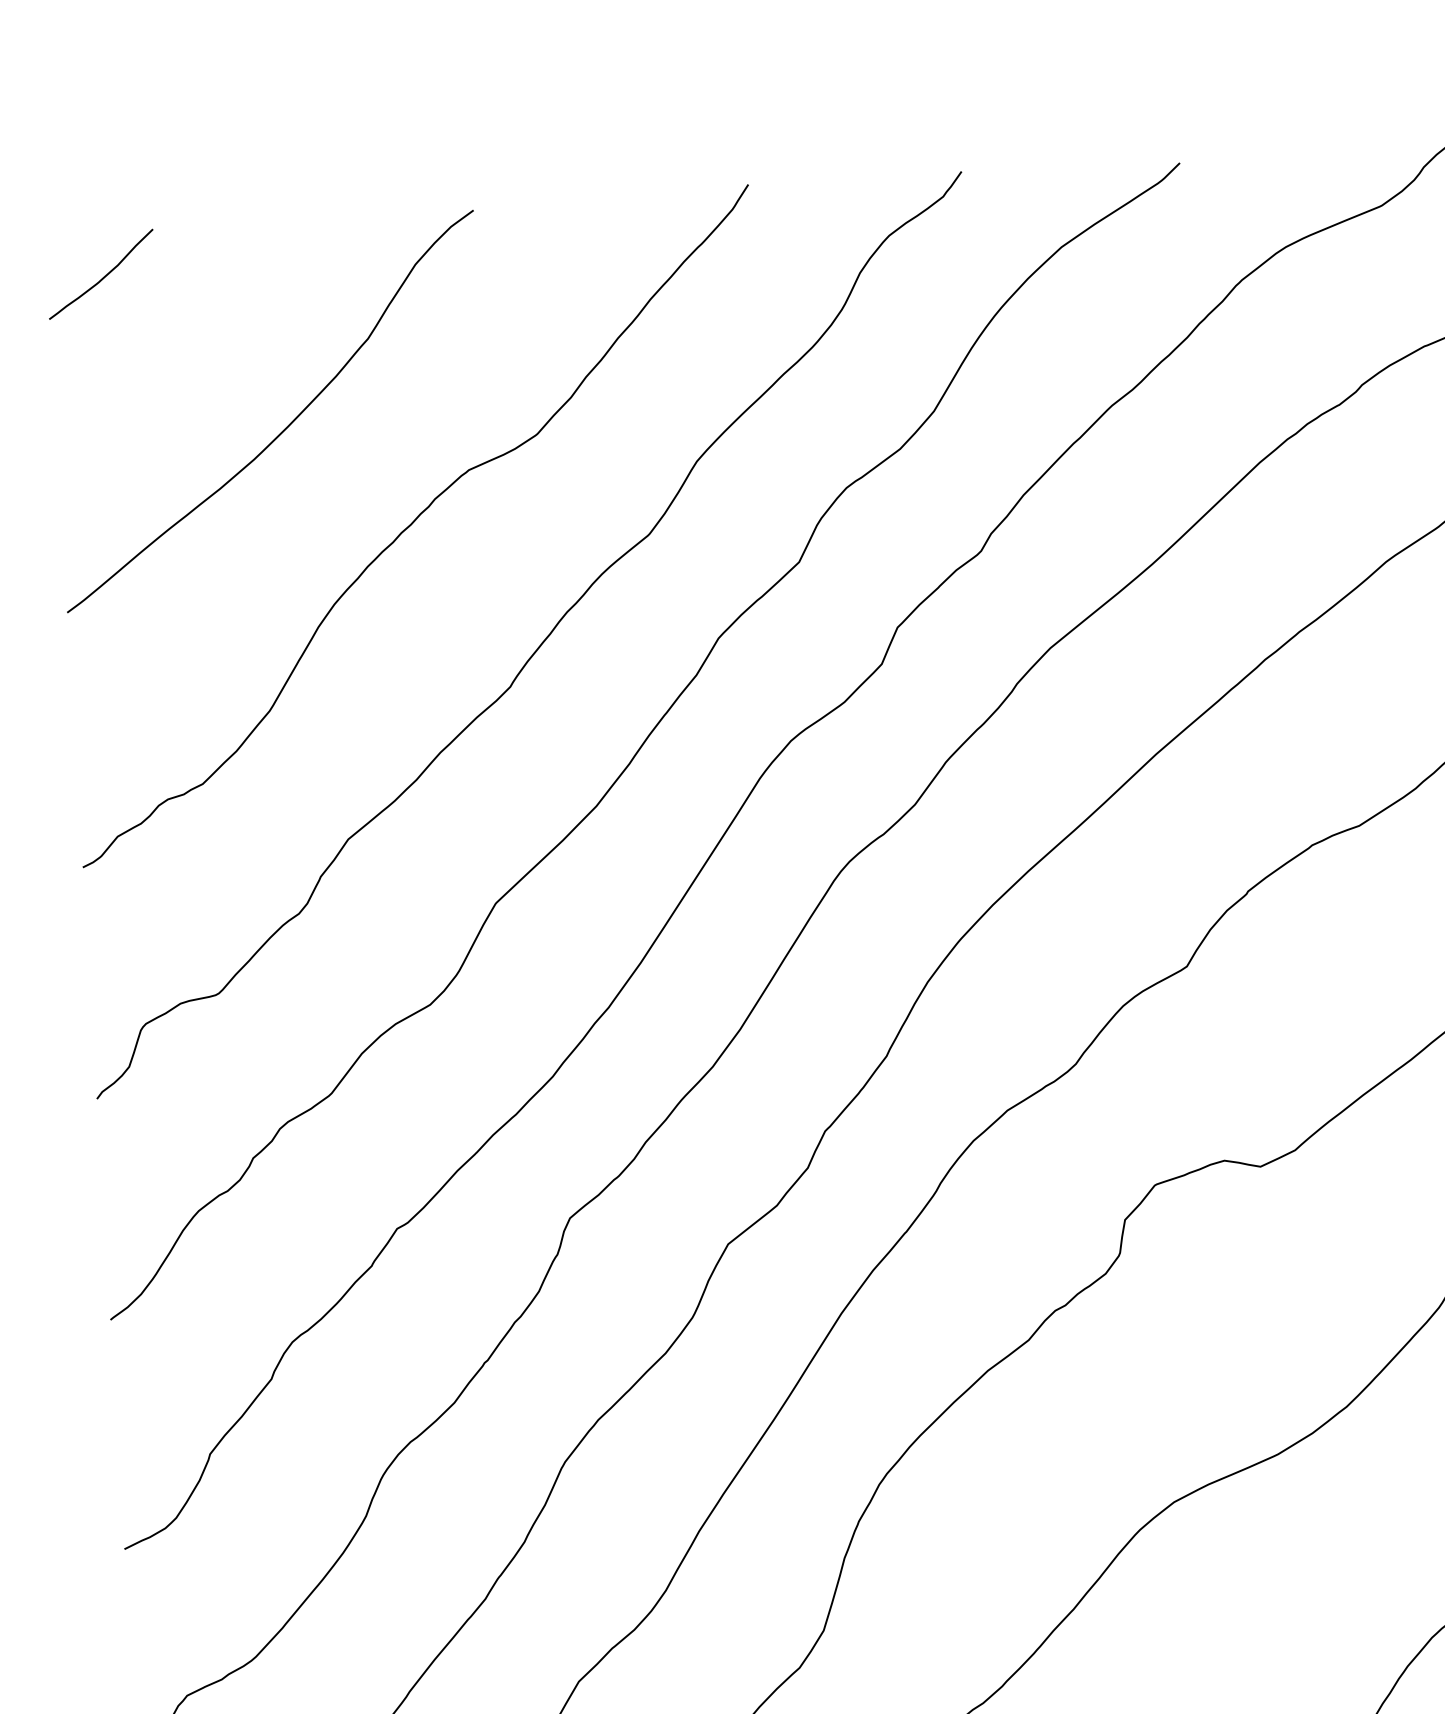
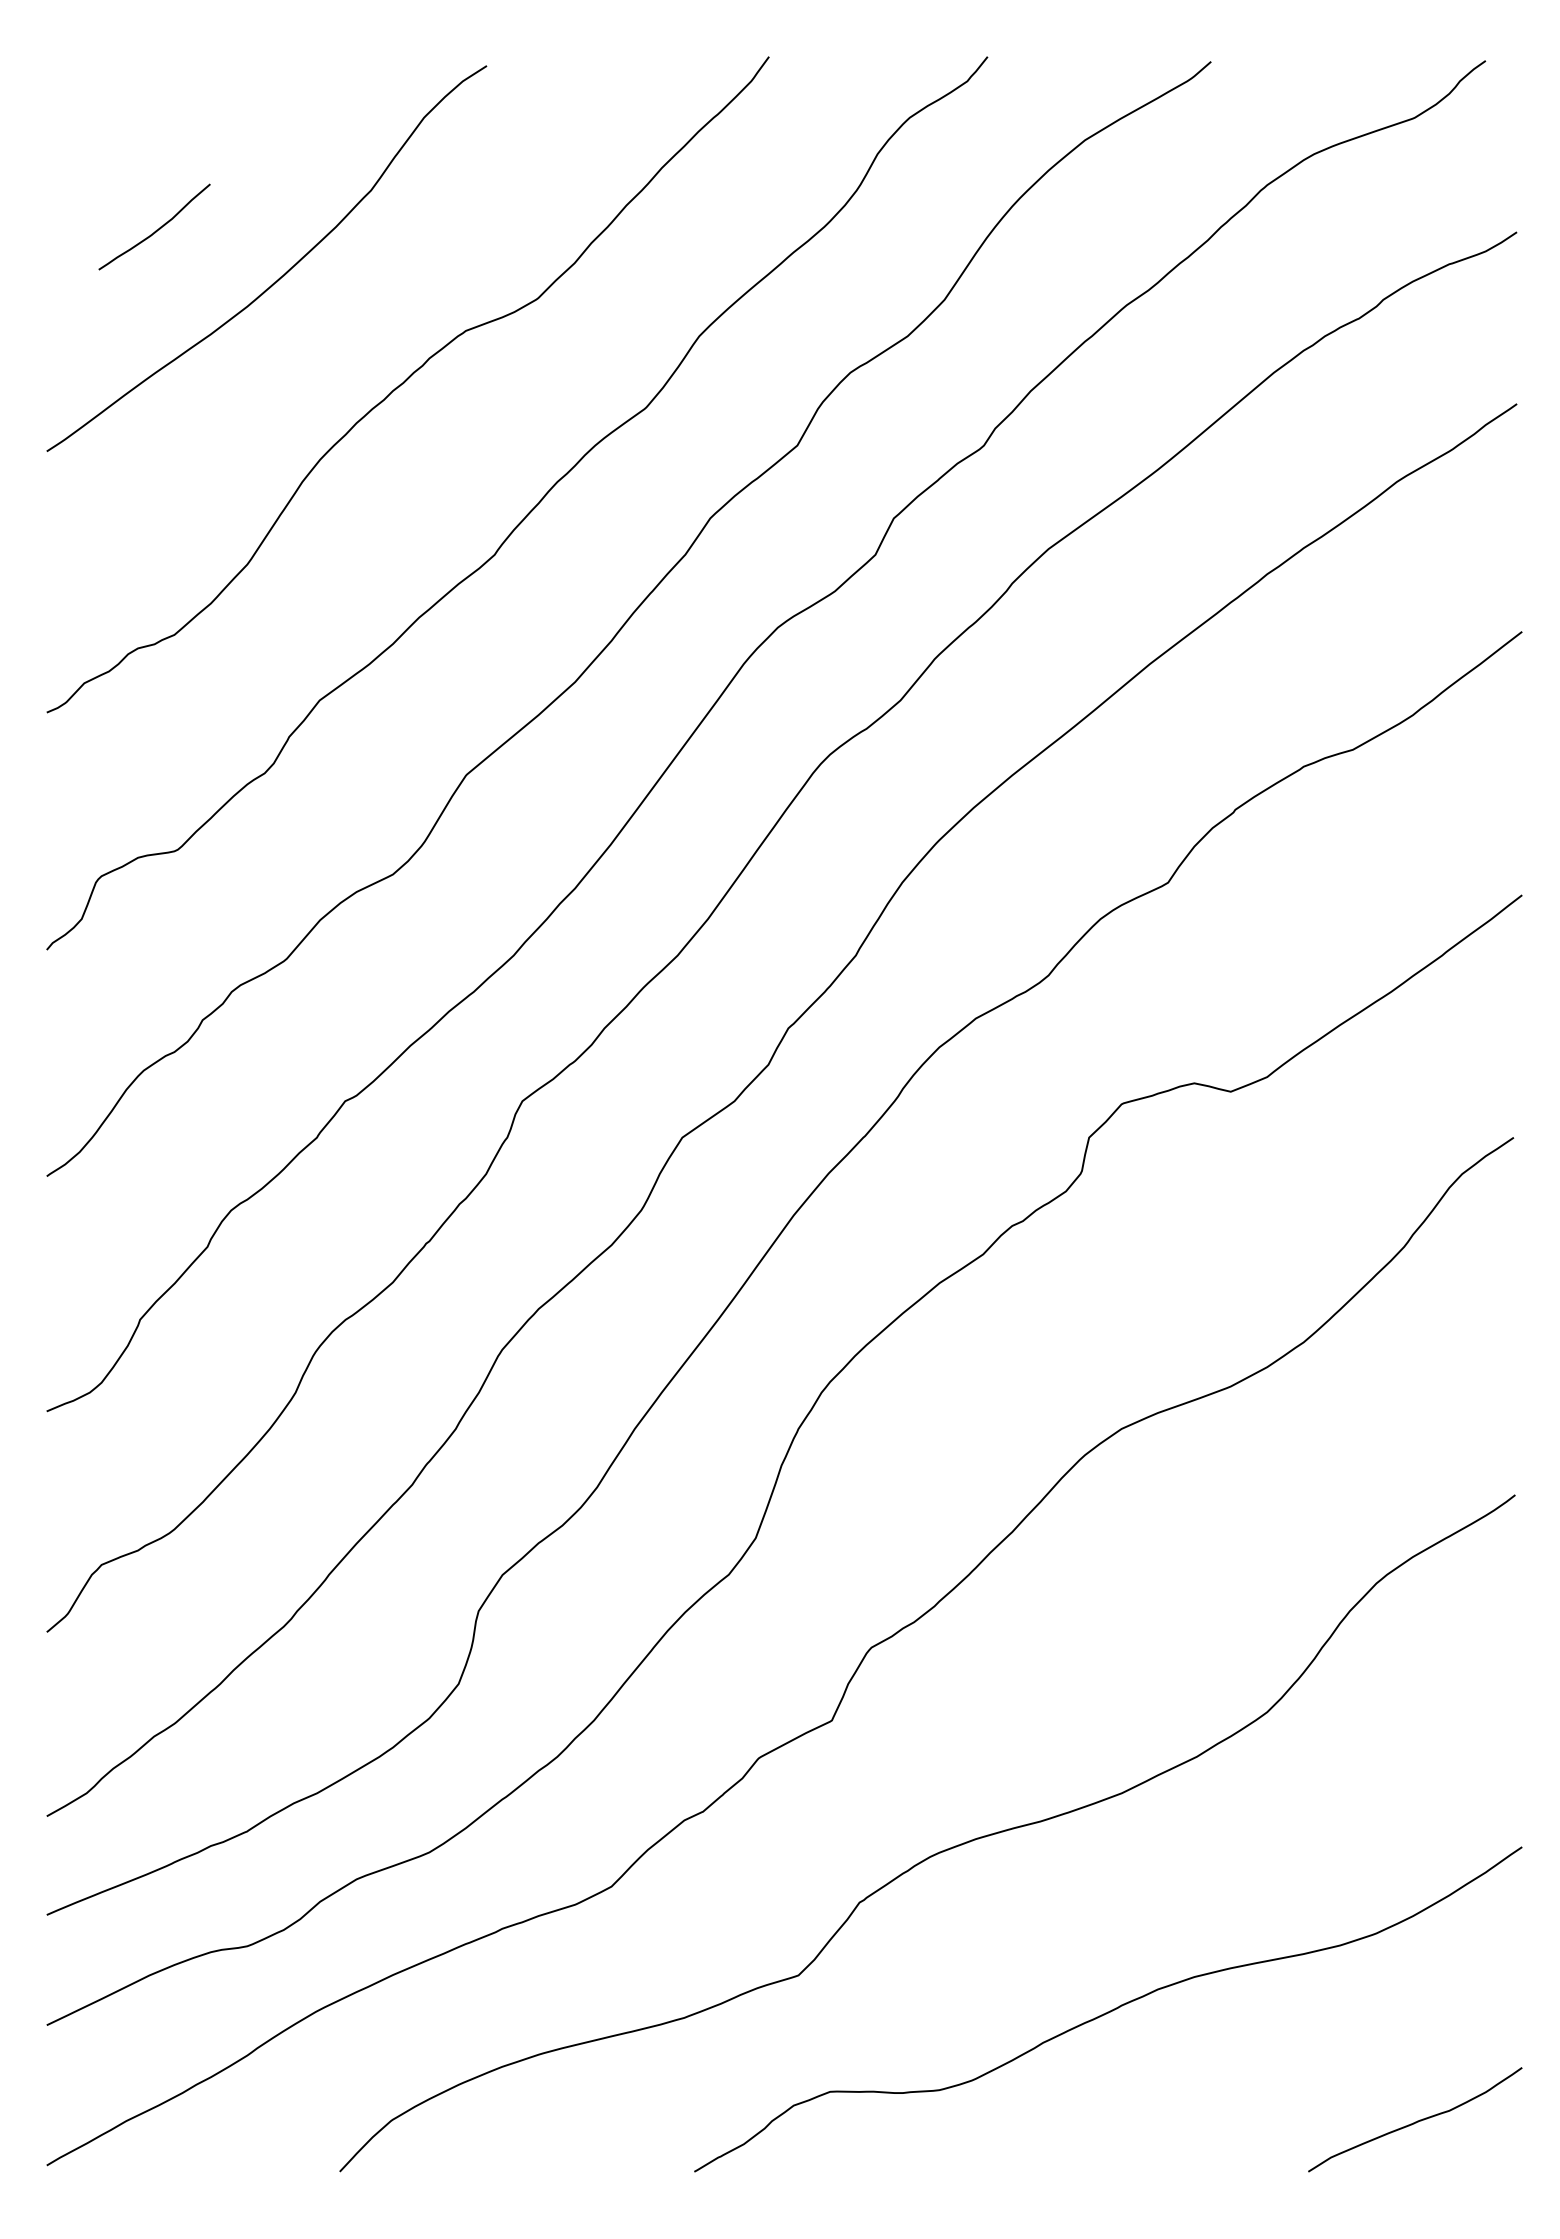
curve: (103, 276) -> (156, 229), moved

